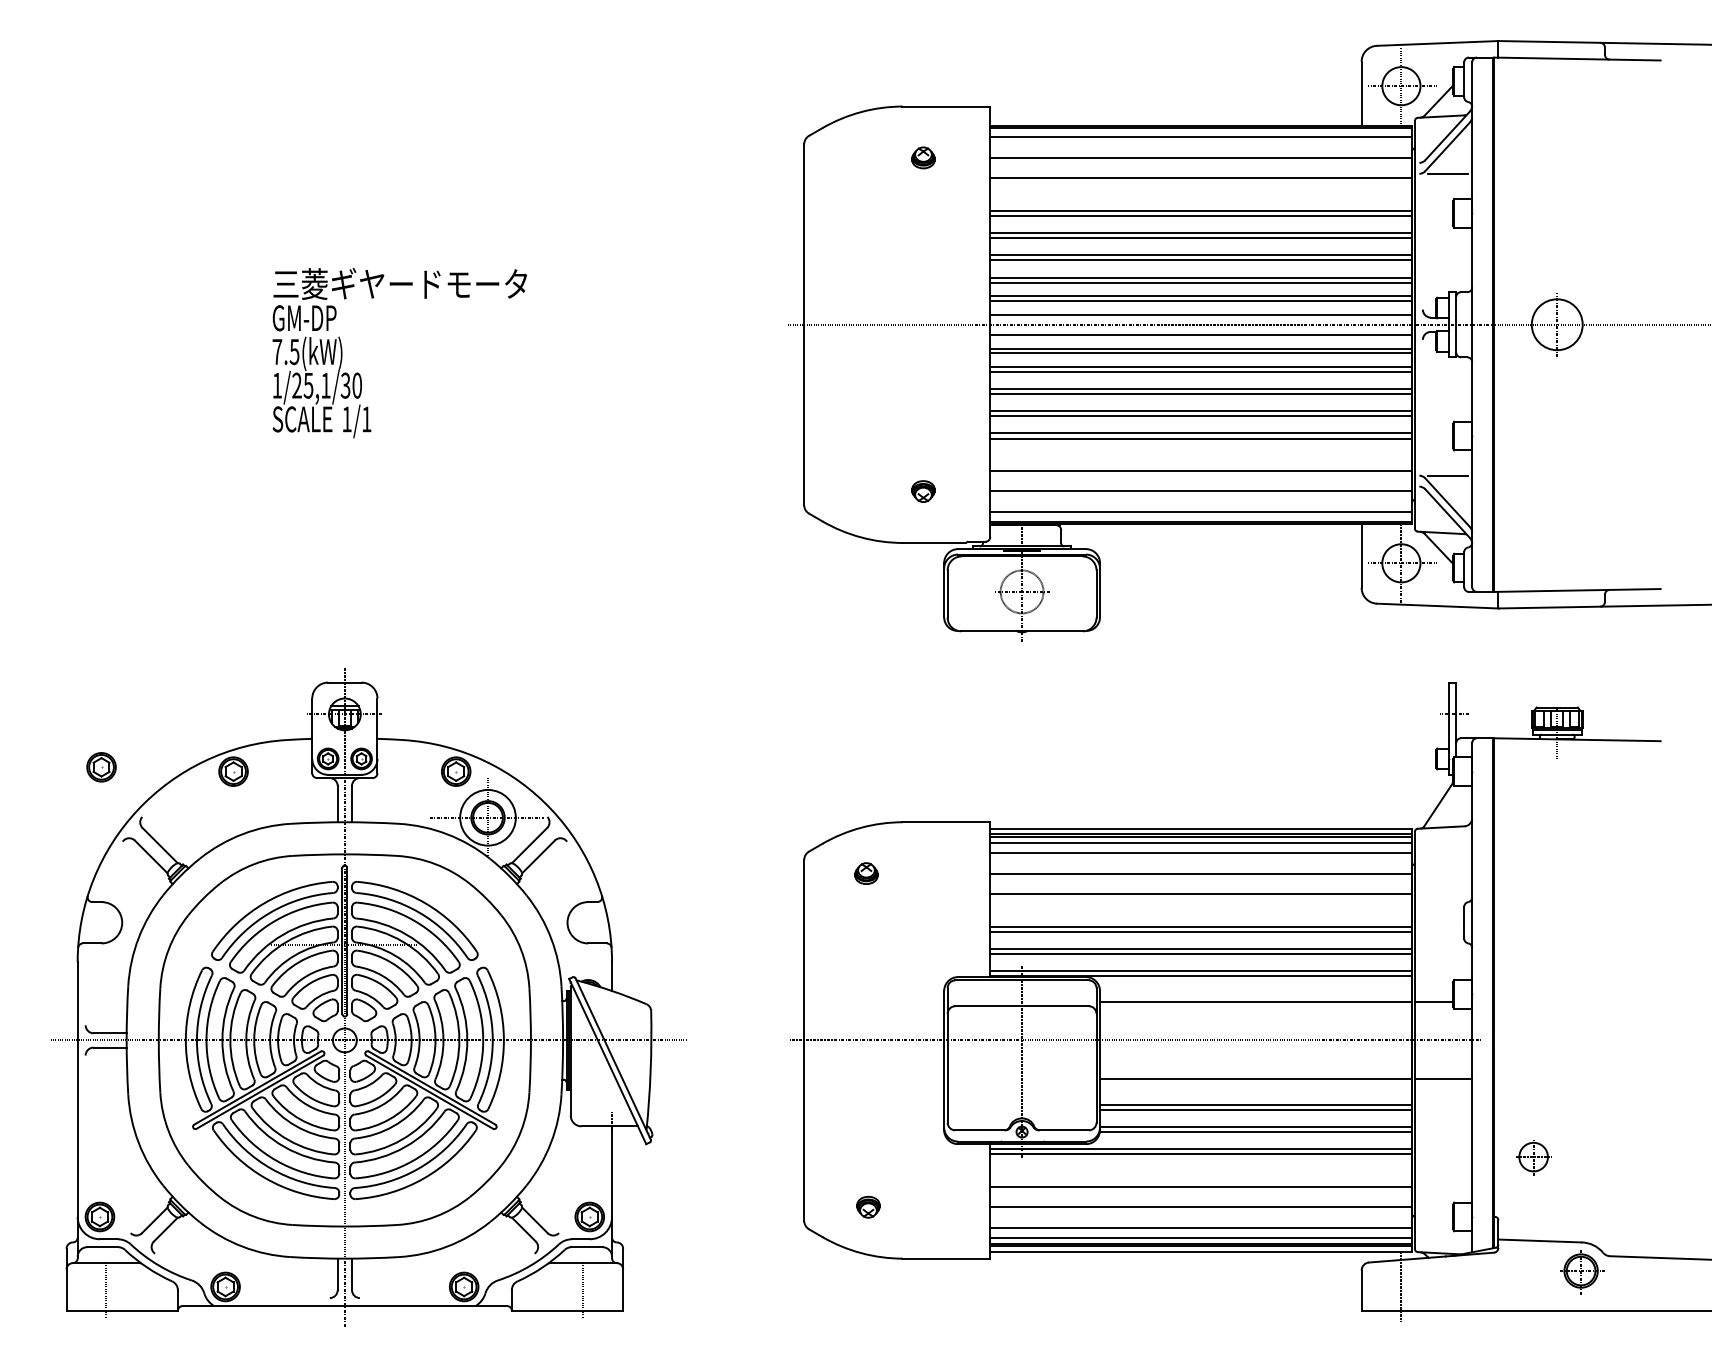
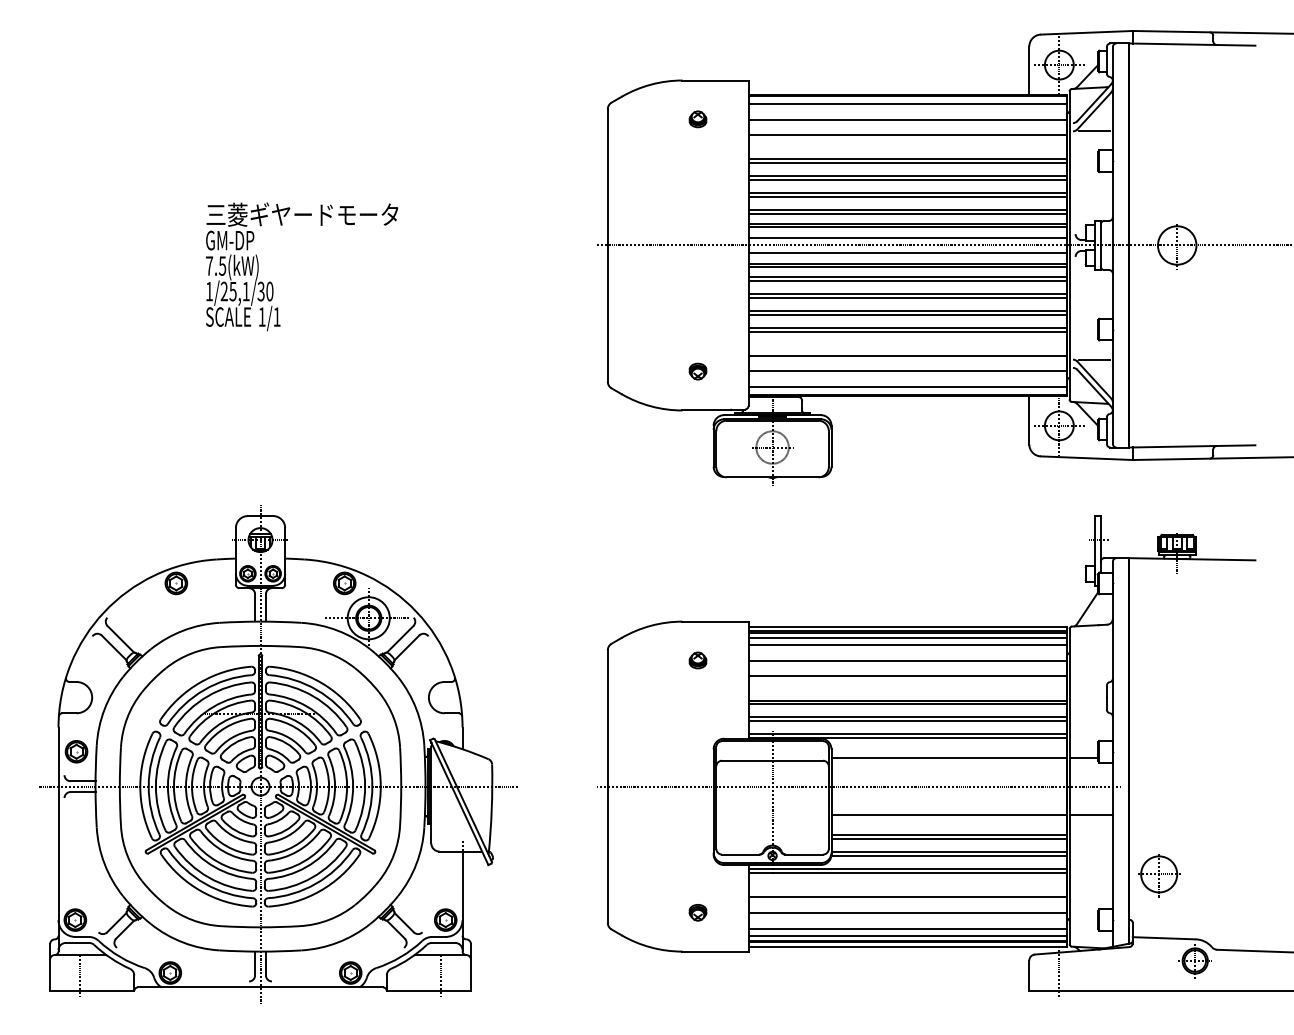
part: (101, 767) -> (76, 751), moved
part: (866, 873) -> (698, 660), moved
part: (1533, 1157) -> (1159, 875), size x1.67
part: (868, 1207) -> (698, 912), moved

